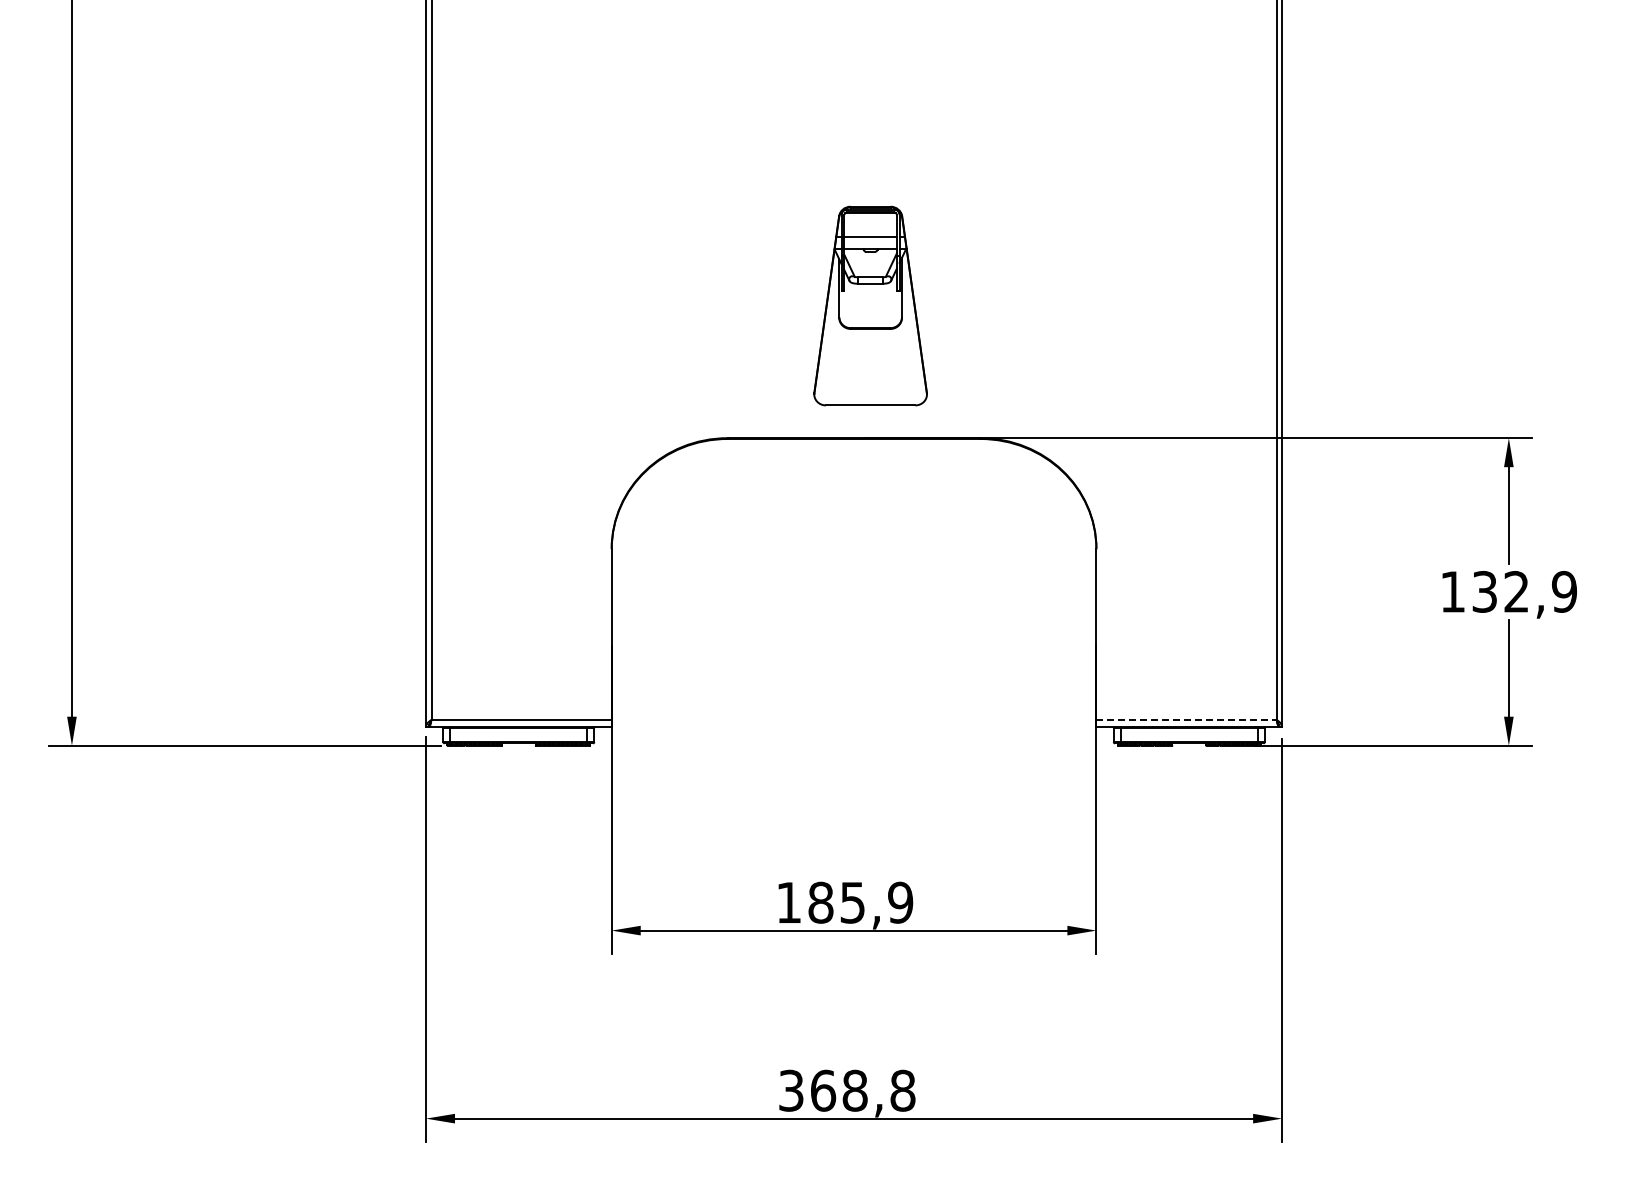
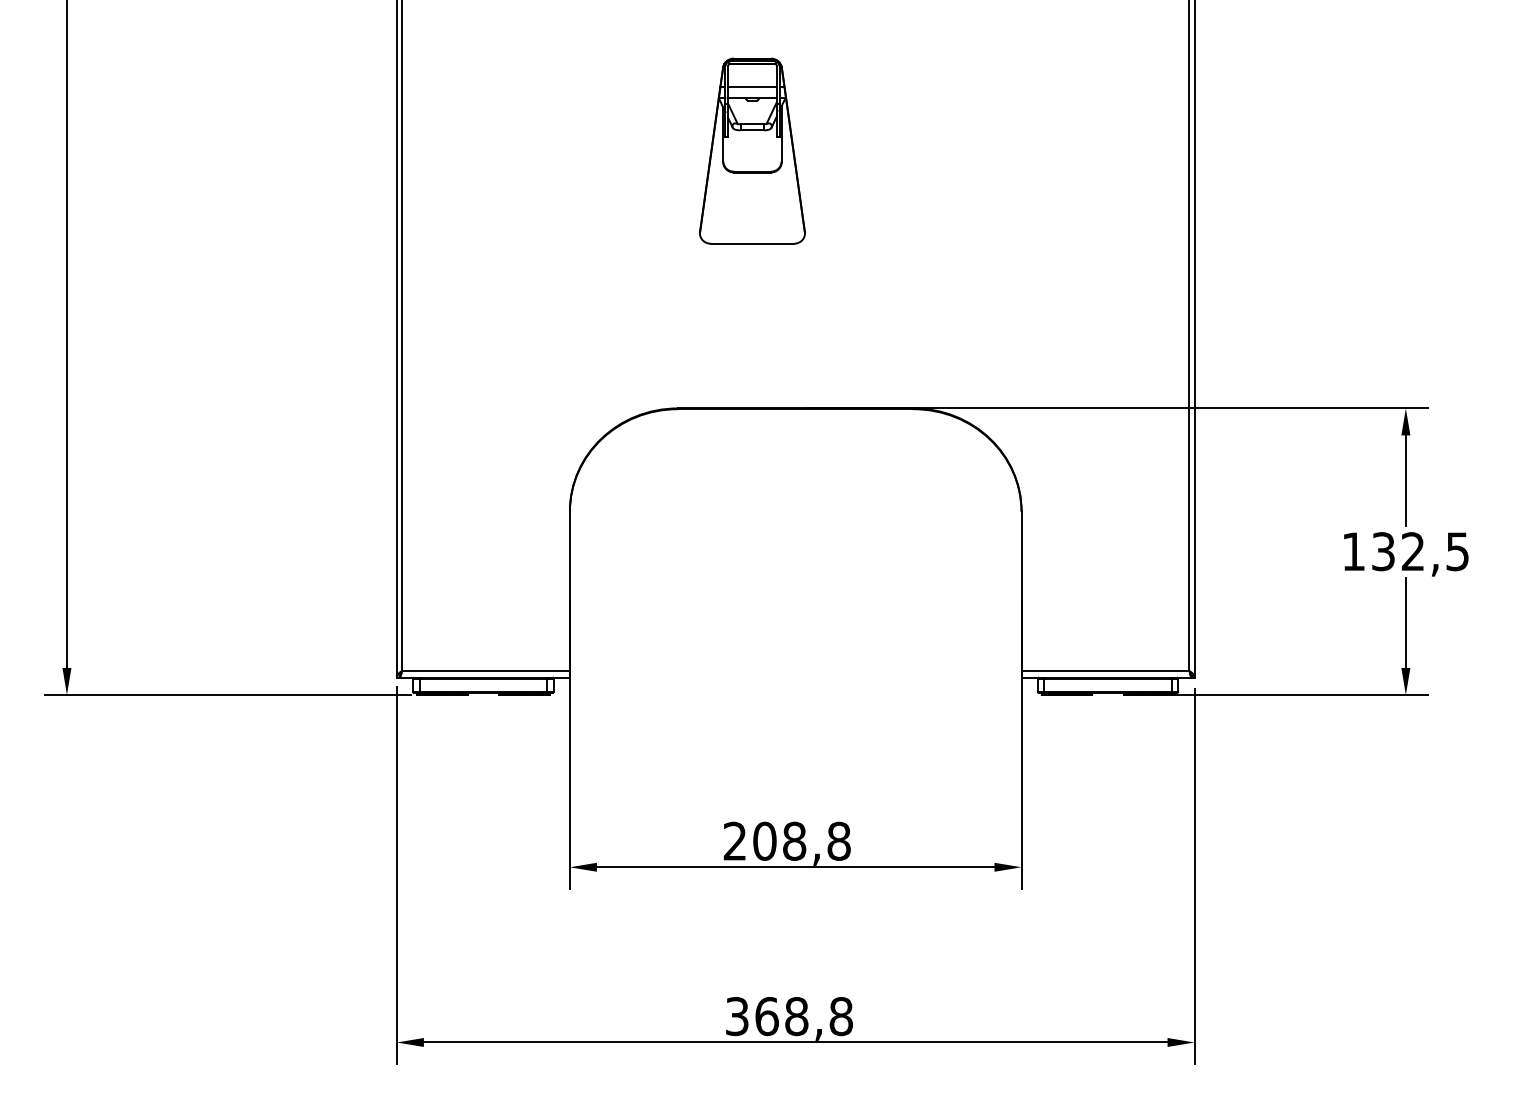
part: (870, 305) -> (752, 150), moved
text: (1563, 591) -> (1456, 551), 132,9 -> 132,5
line: (1186, 719) -> (1105, 670), dashed -> solid
text: (845, 902) -> (787, 841), 185,9 -> 208,8

